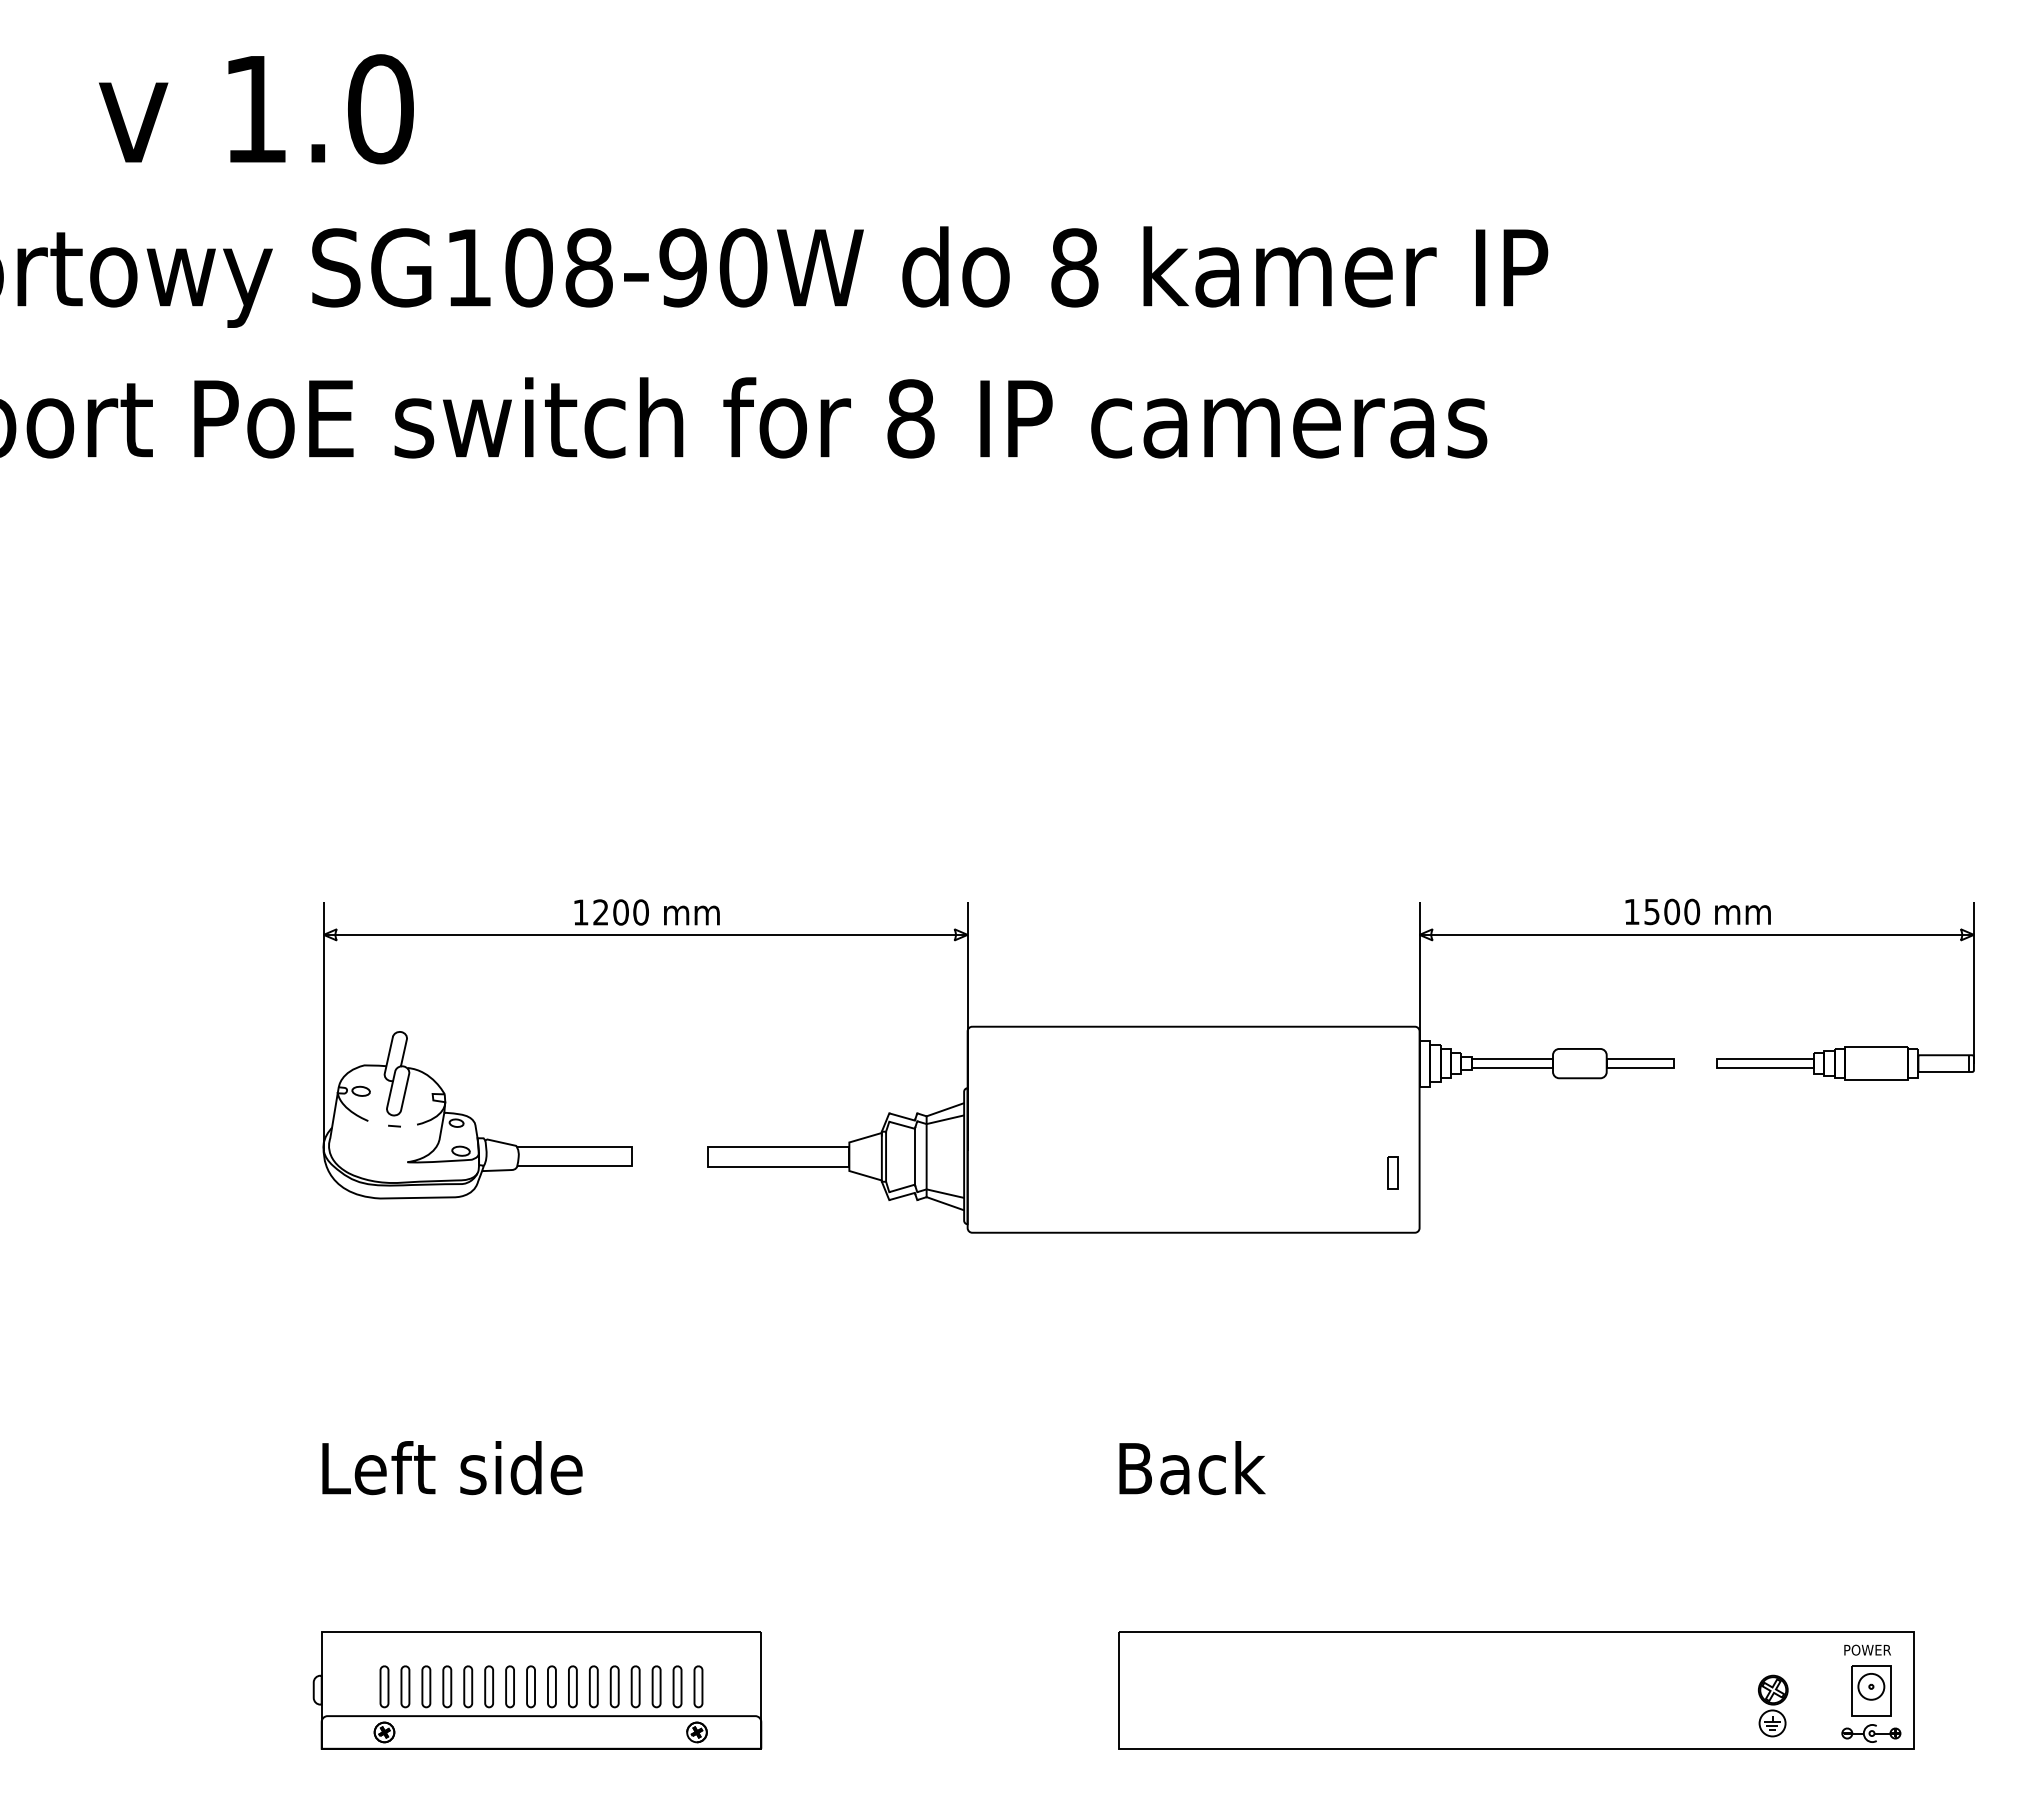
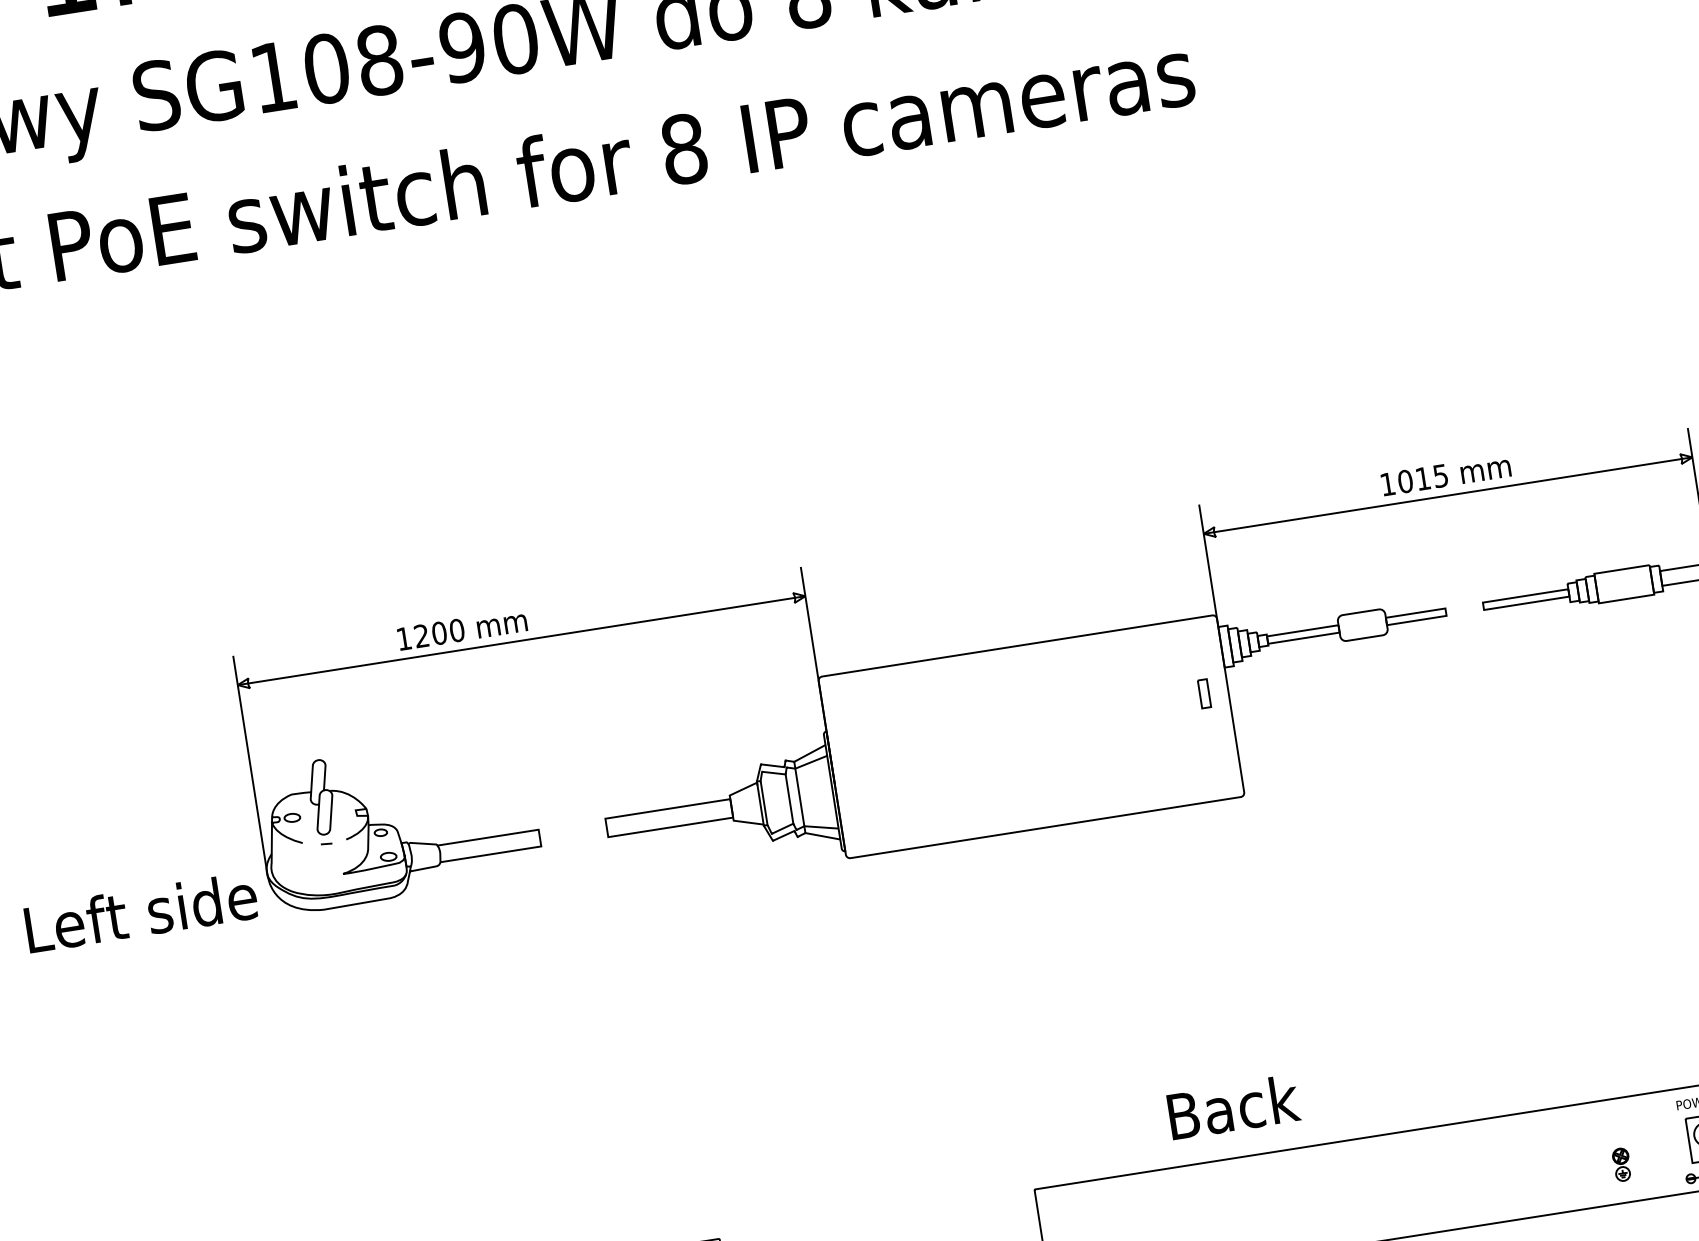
text: (1672, 911) -> (1423, 478), 1500 -> 1015
text: (646, 912) -> (461, 629), moved
part: (1392, 1172) -> (1204, 693), moved
text: (452, 1468) -> (141, 912), moved
text: (1192, 1468) -> (1233, 1107), moved
part: (1773, 1705) -> (1622, 1164), size x0.6

